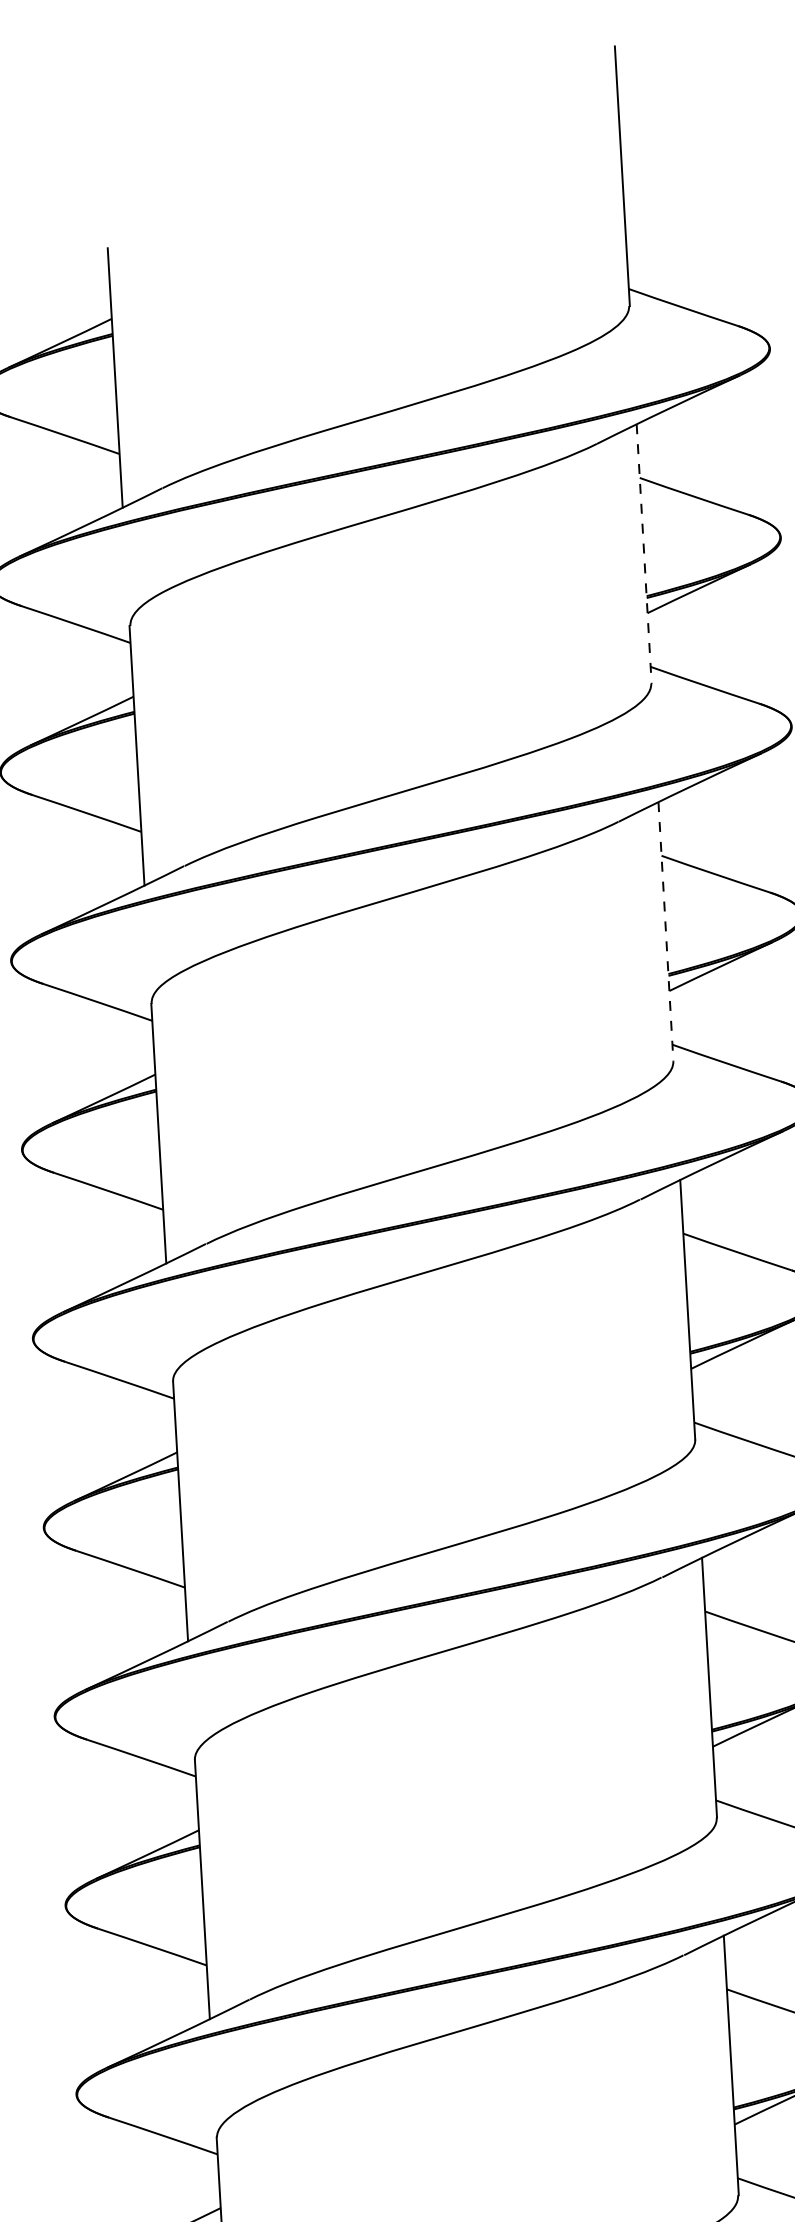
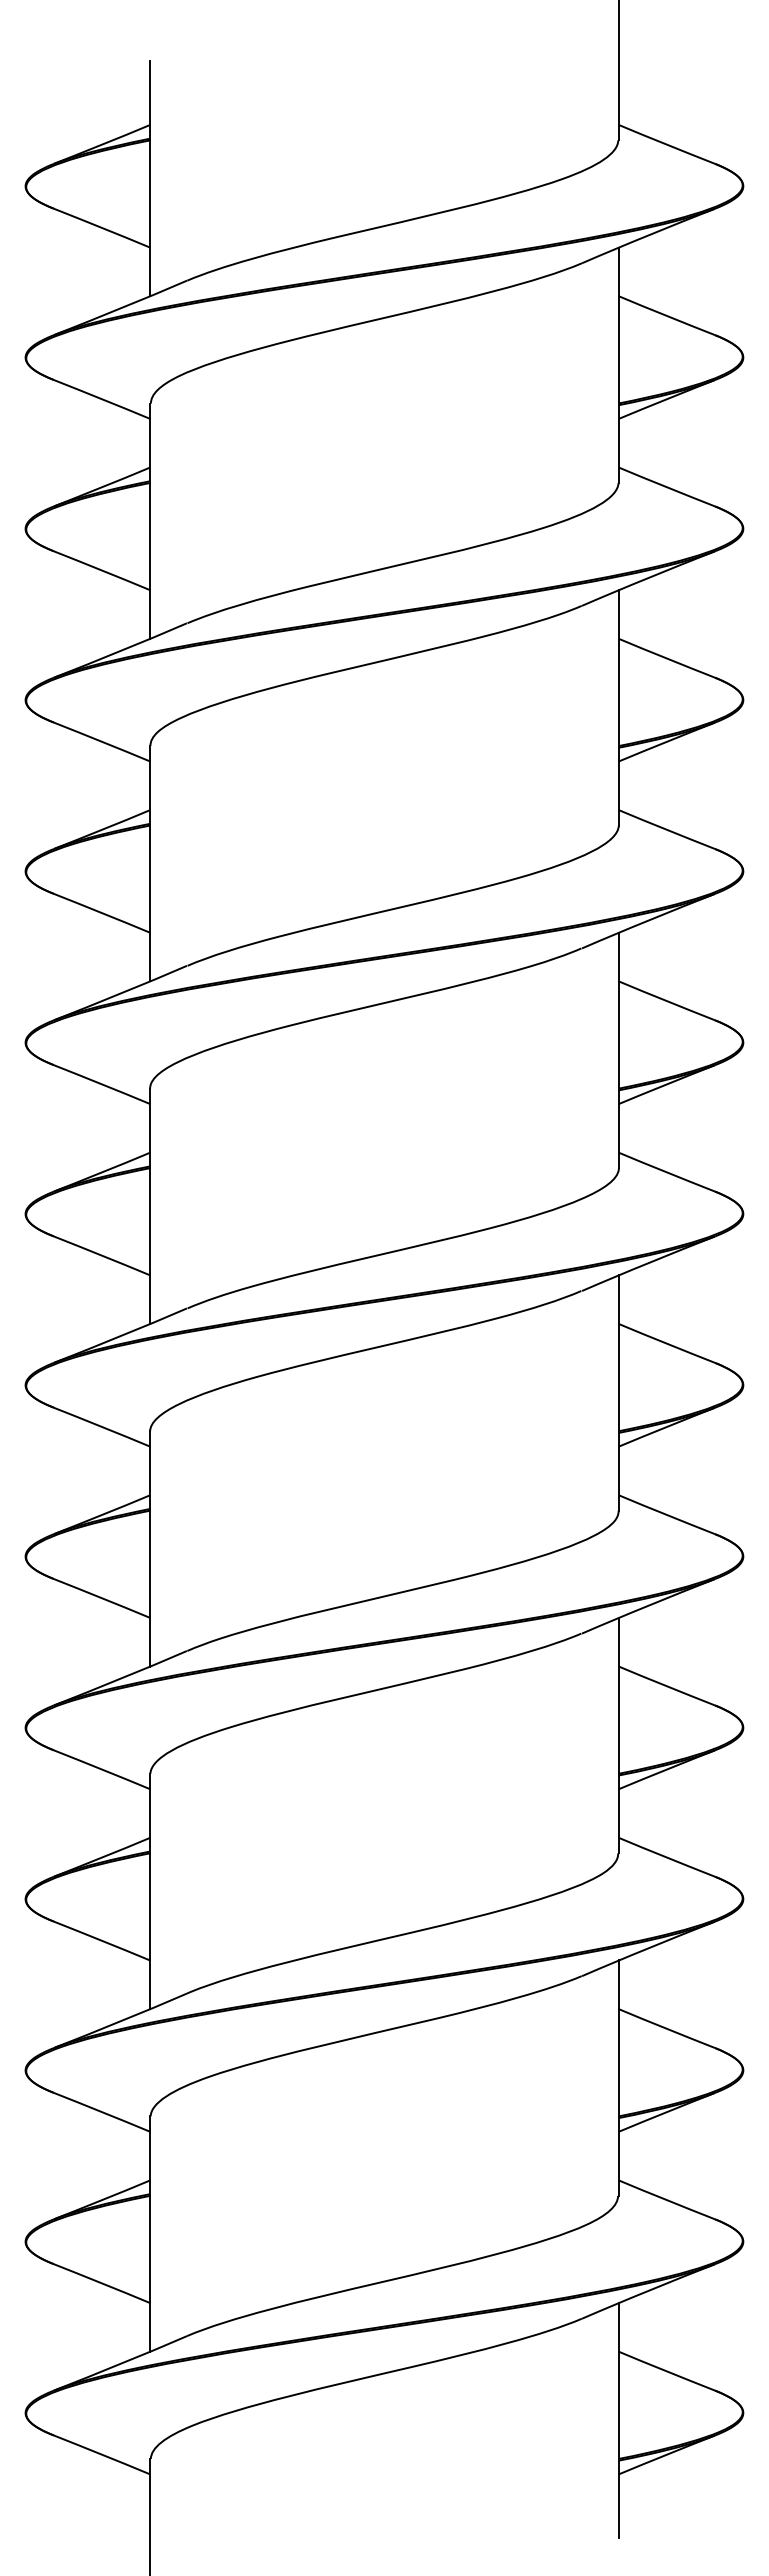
line: (643, 554) -> (618, 365), dashed -> solid
line: (665, 931) -> (618, 707), dashed -> solid

